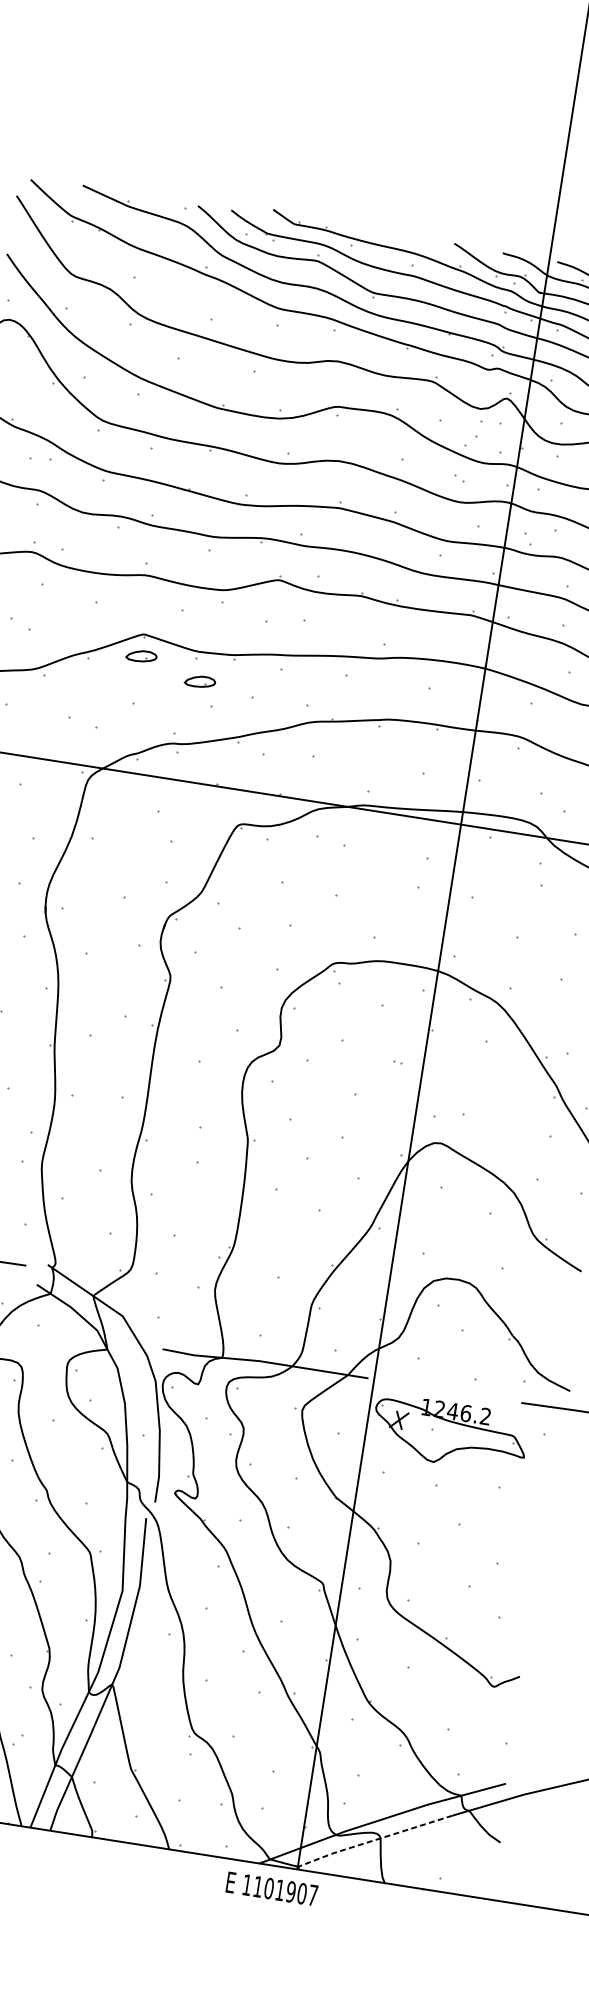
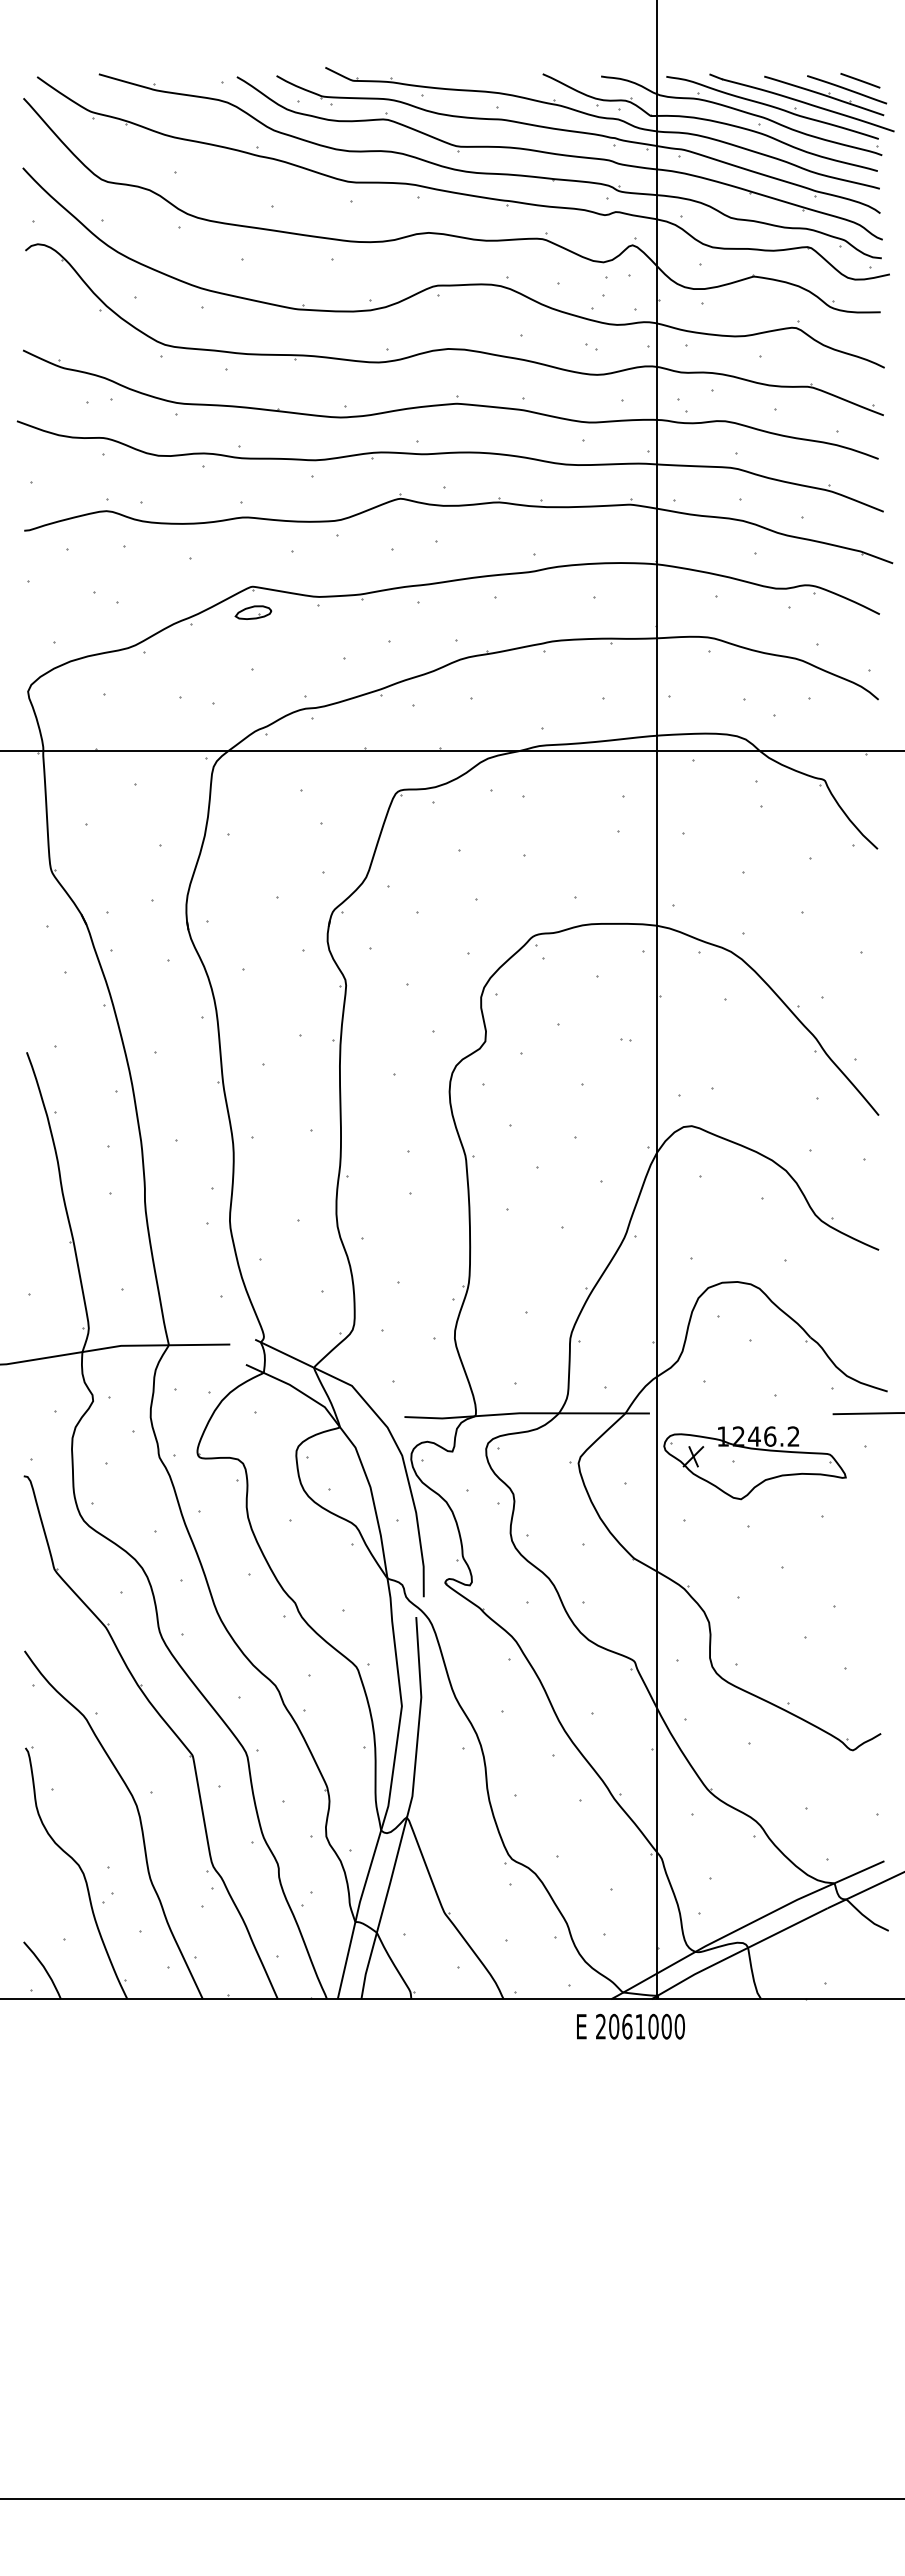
part: (200, 681) -> (326, 631), removed
line: (371, 1841) -> (738, 1952), dashed -> solid
text: (280, 1890) -> (640, 2026), 1101907 -> 2061000

